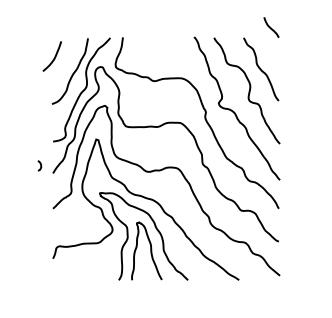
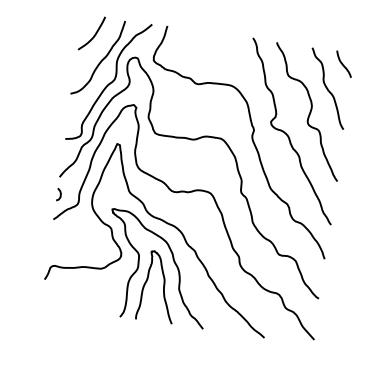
curve: (271, 27) -> (344, 64), moved
curve: (53, 58) -> (92, 36), moved
curve: (40, 165) -> (60, 194), moved

